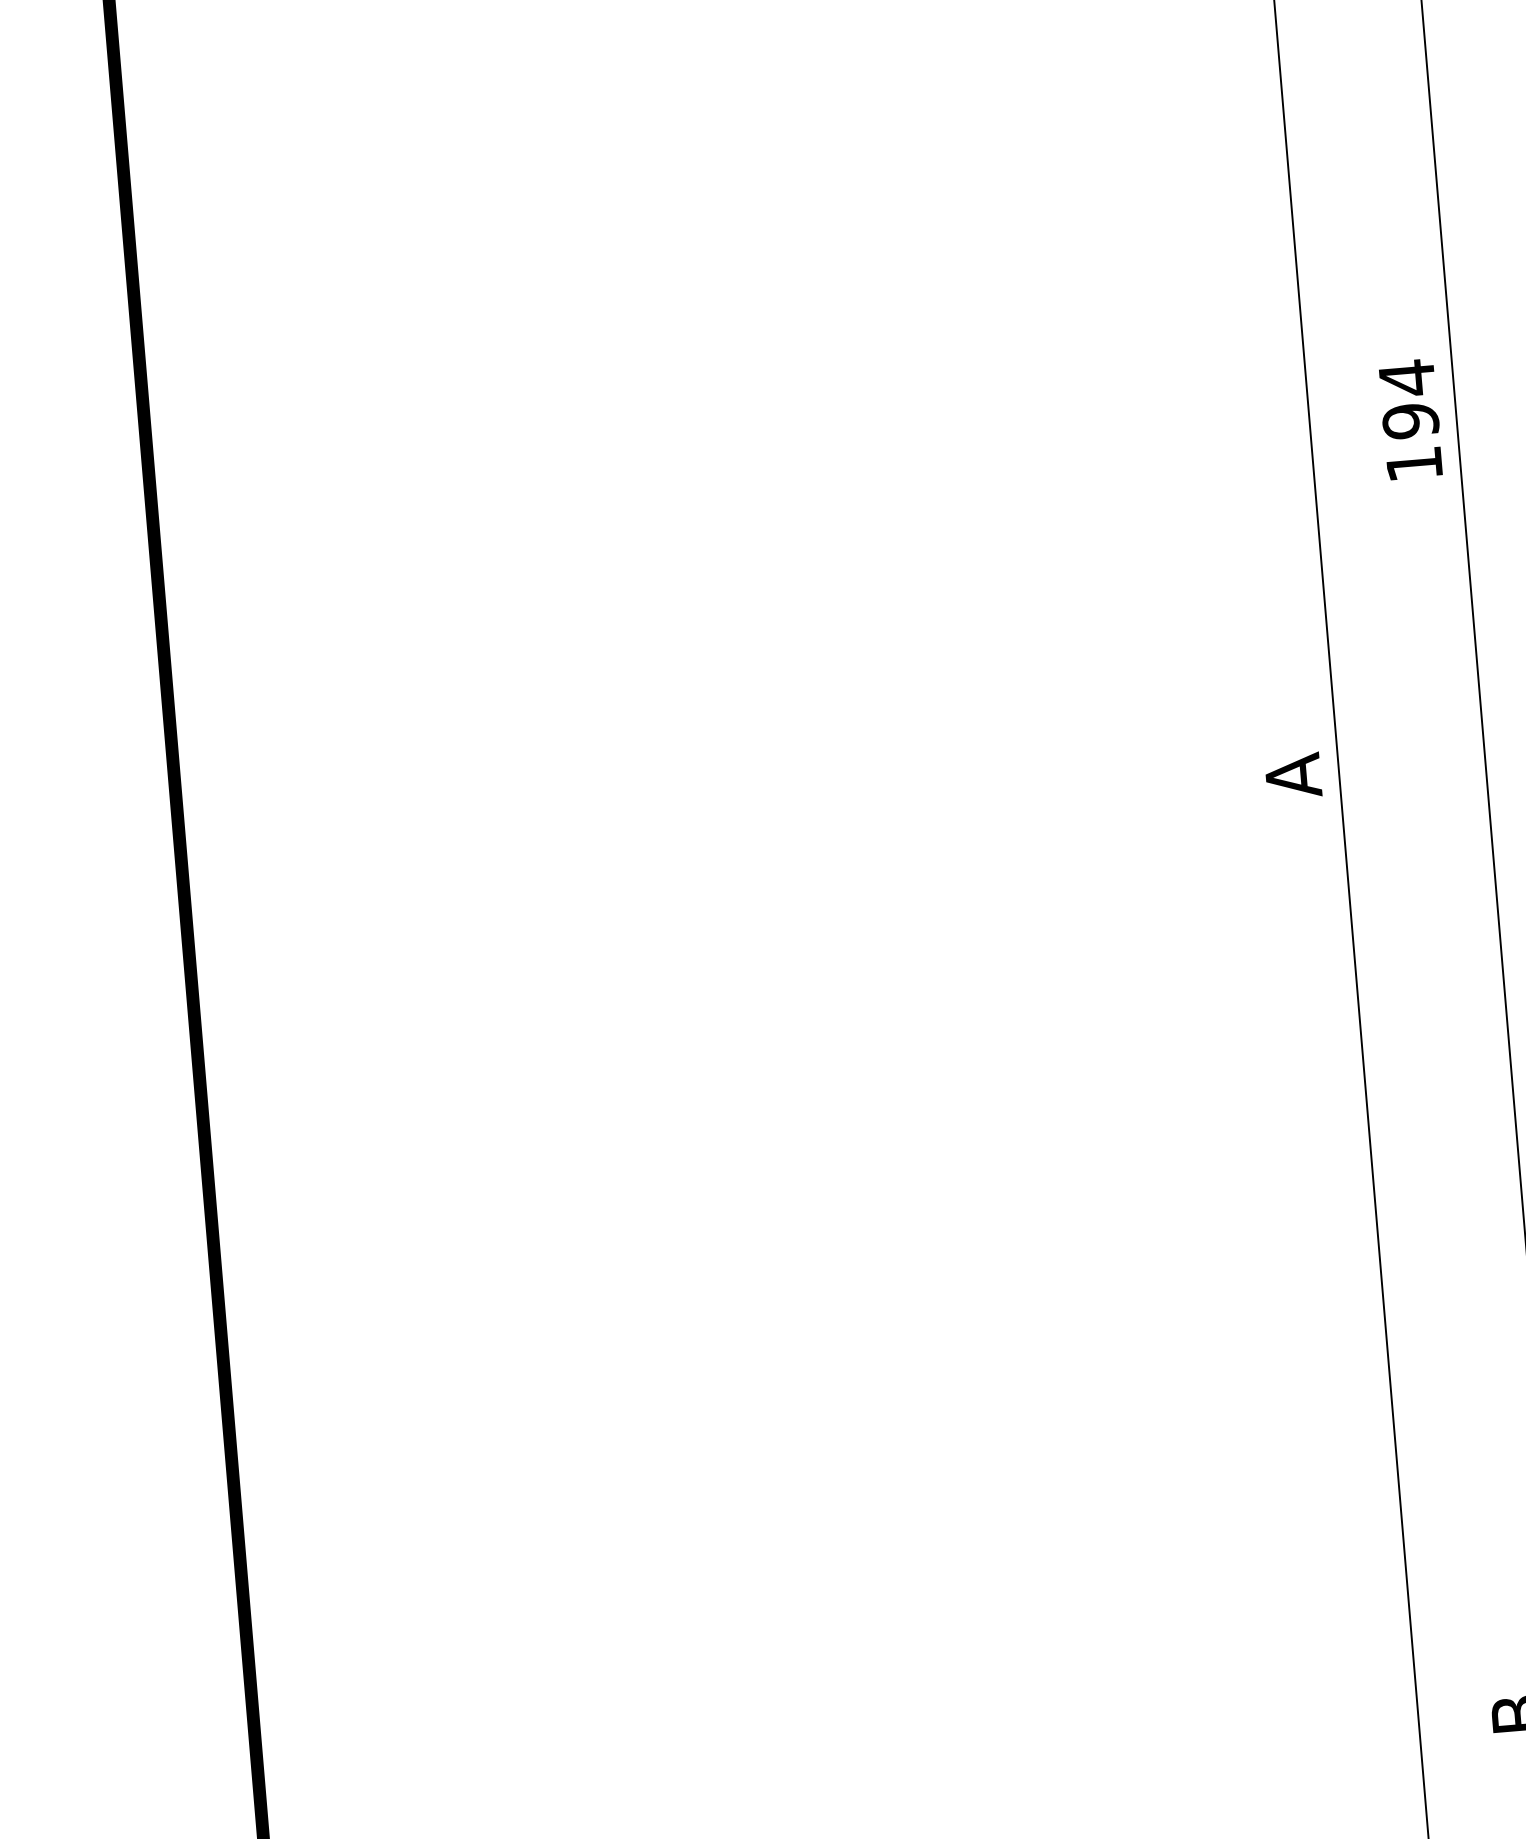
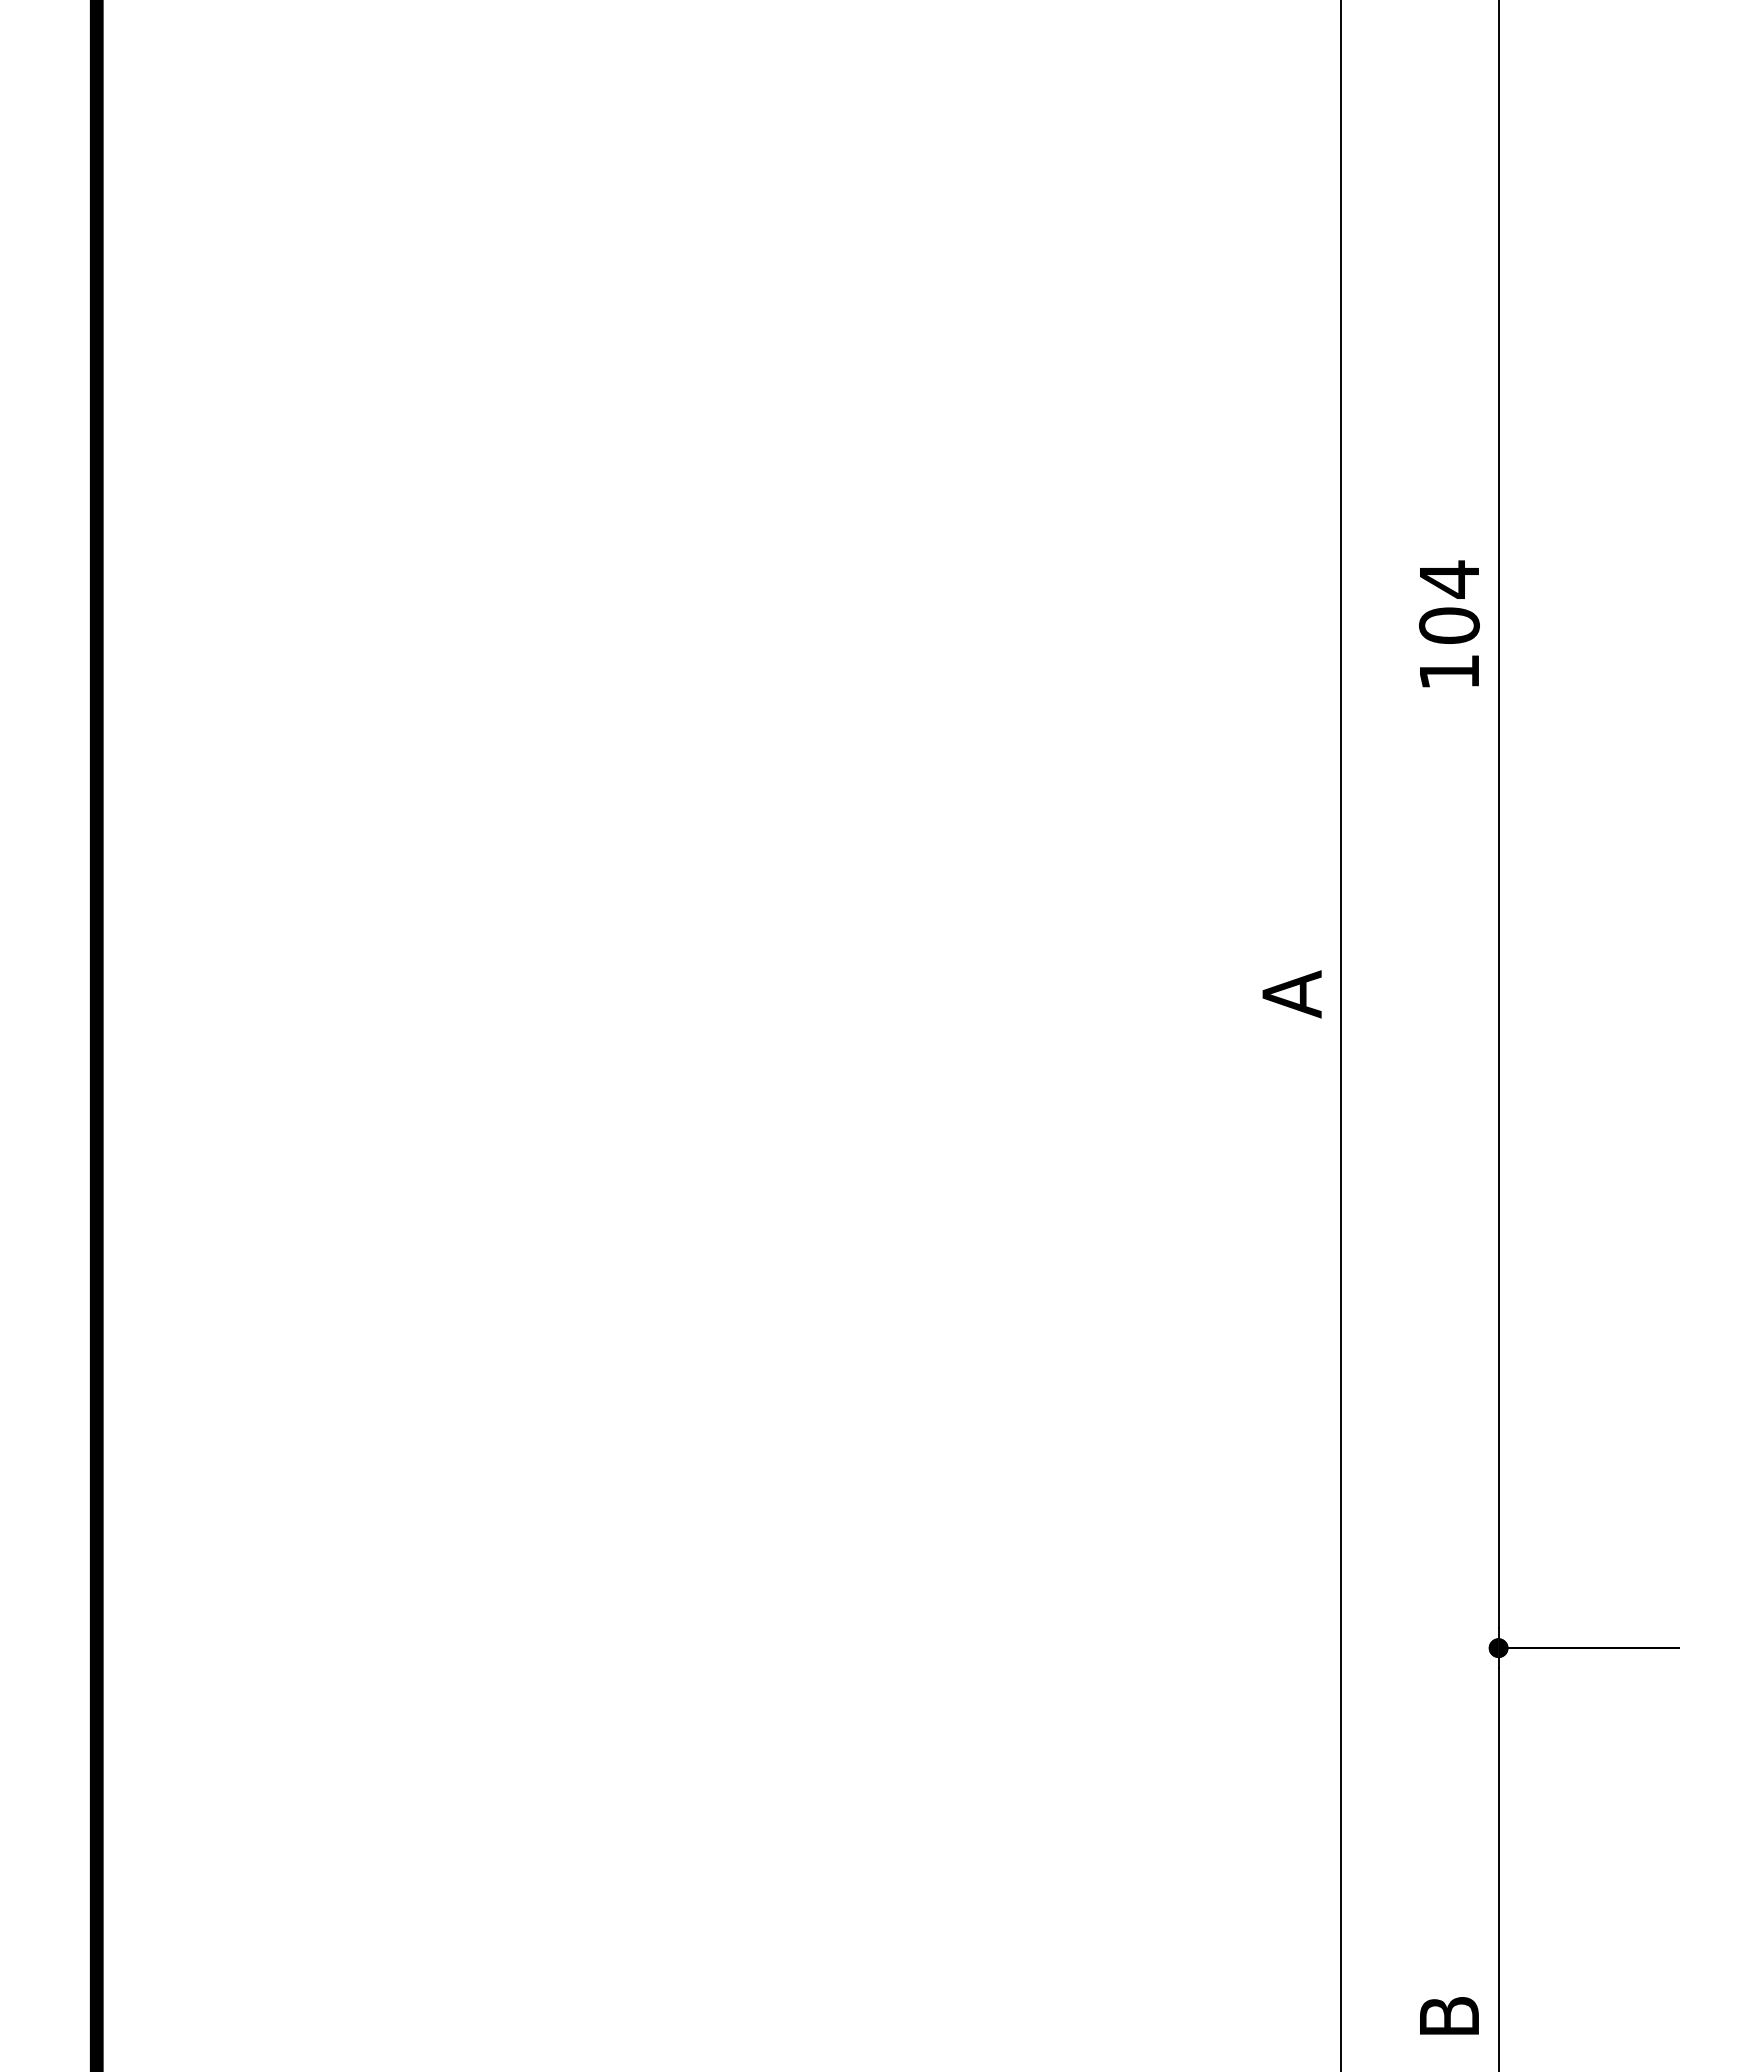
text: (1410, 420) -> (1449, 625), 194 -> 104

